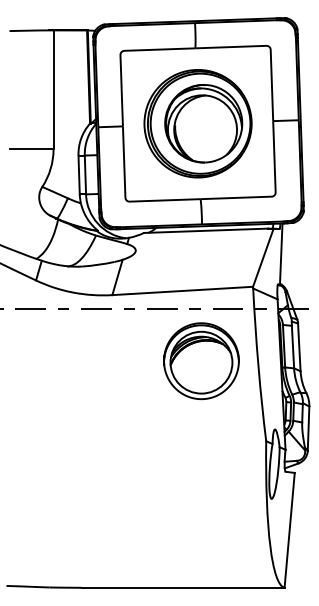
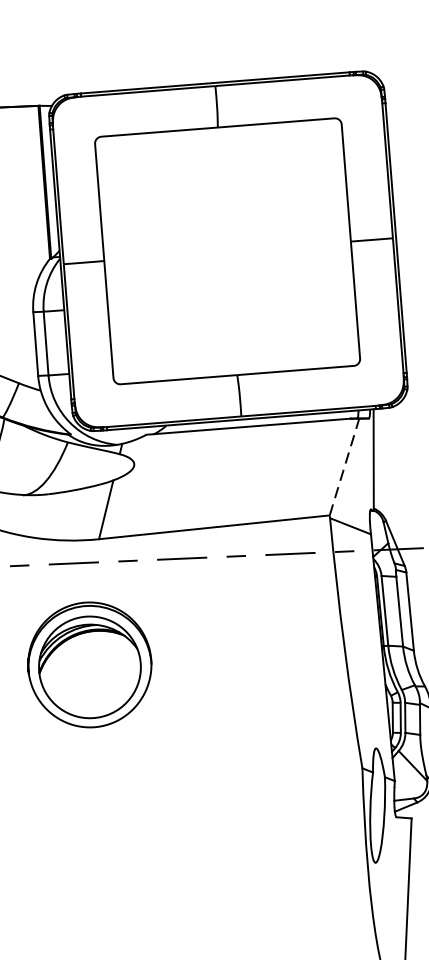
part: (197, 123) -> (226, 250), removed
line: (263, 257) -> (344, 466), solid -> dashed
part: (201, 361) -> (89, 665), moved

